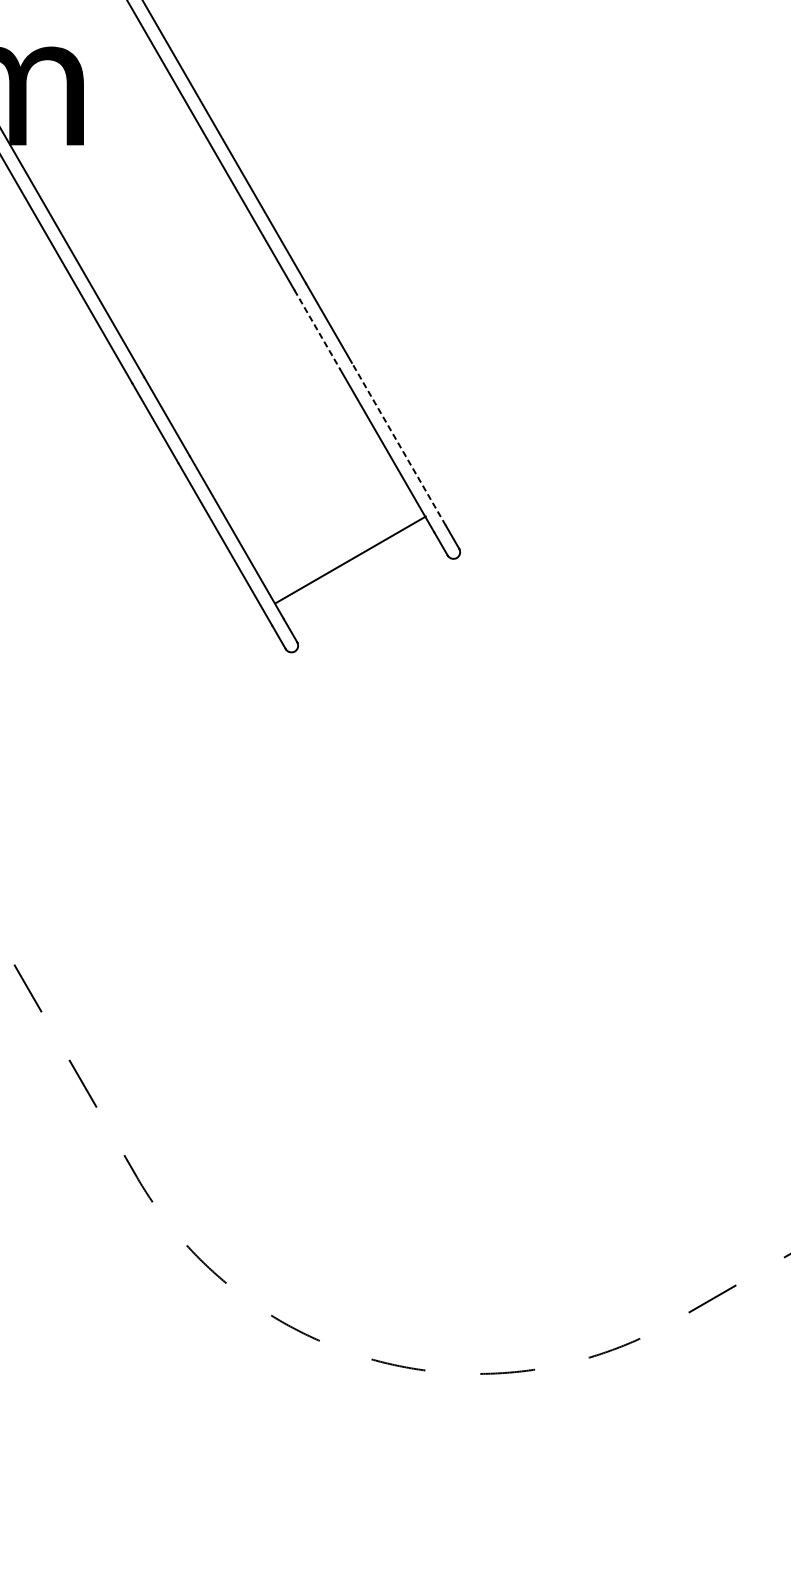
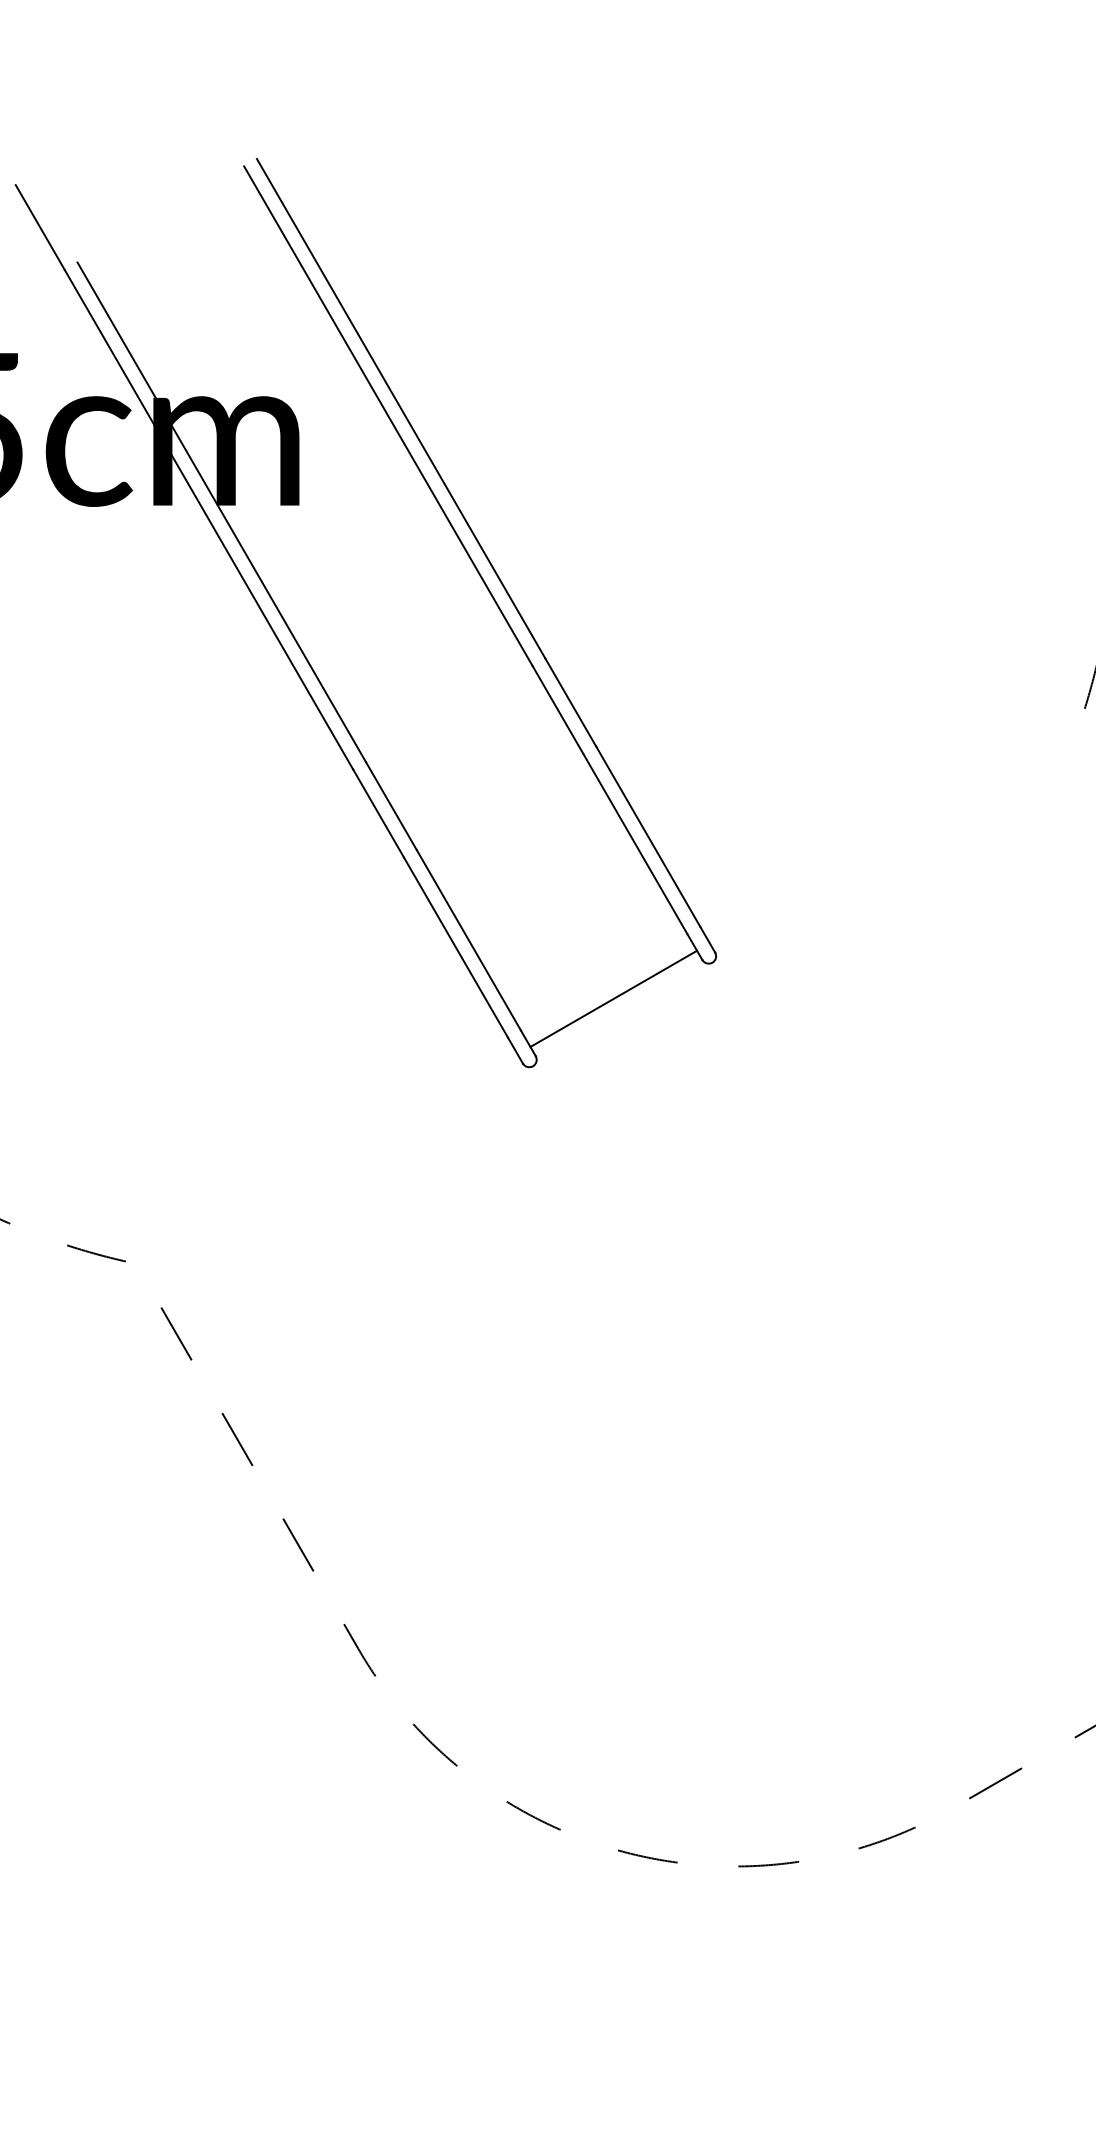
line: (316, 329) -> (557, 709), dashed -> solid
line: (398, 444) -> (647, 836), dashed -> solid
line: (350, 559) -> (613, 998), moved

